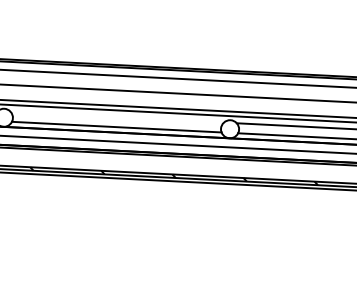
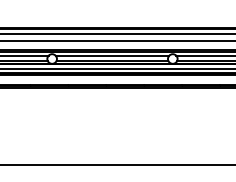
line: (117, 116) -> (112, 55), added

